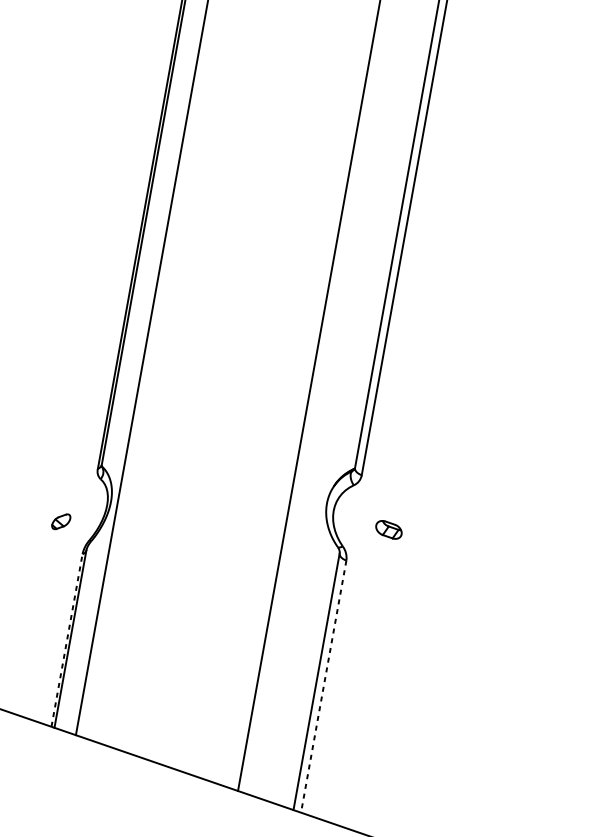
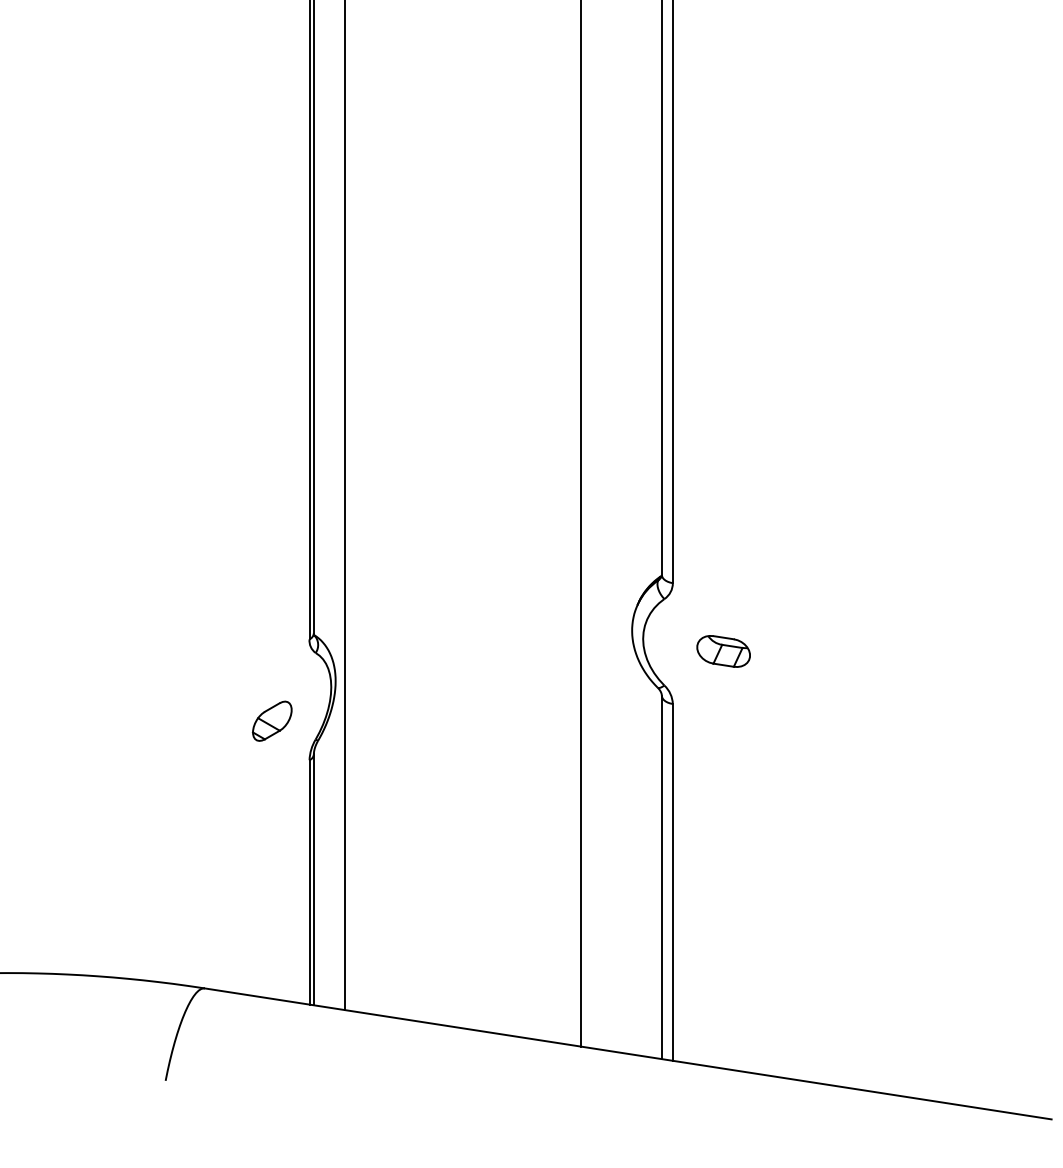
part: (61, 521) -> (272, 720), size x1.67
part: (388, 529) -> (723, 651), size x1.43
line: (67, 639) -> (309, 881), dashed -> solid
line: (323, 686) -> (672, 882), dashed -> solid

